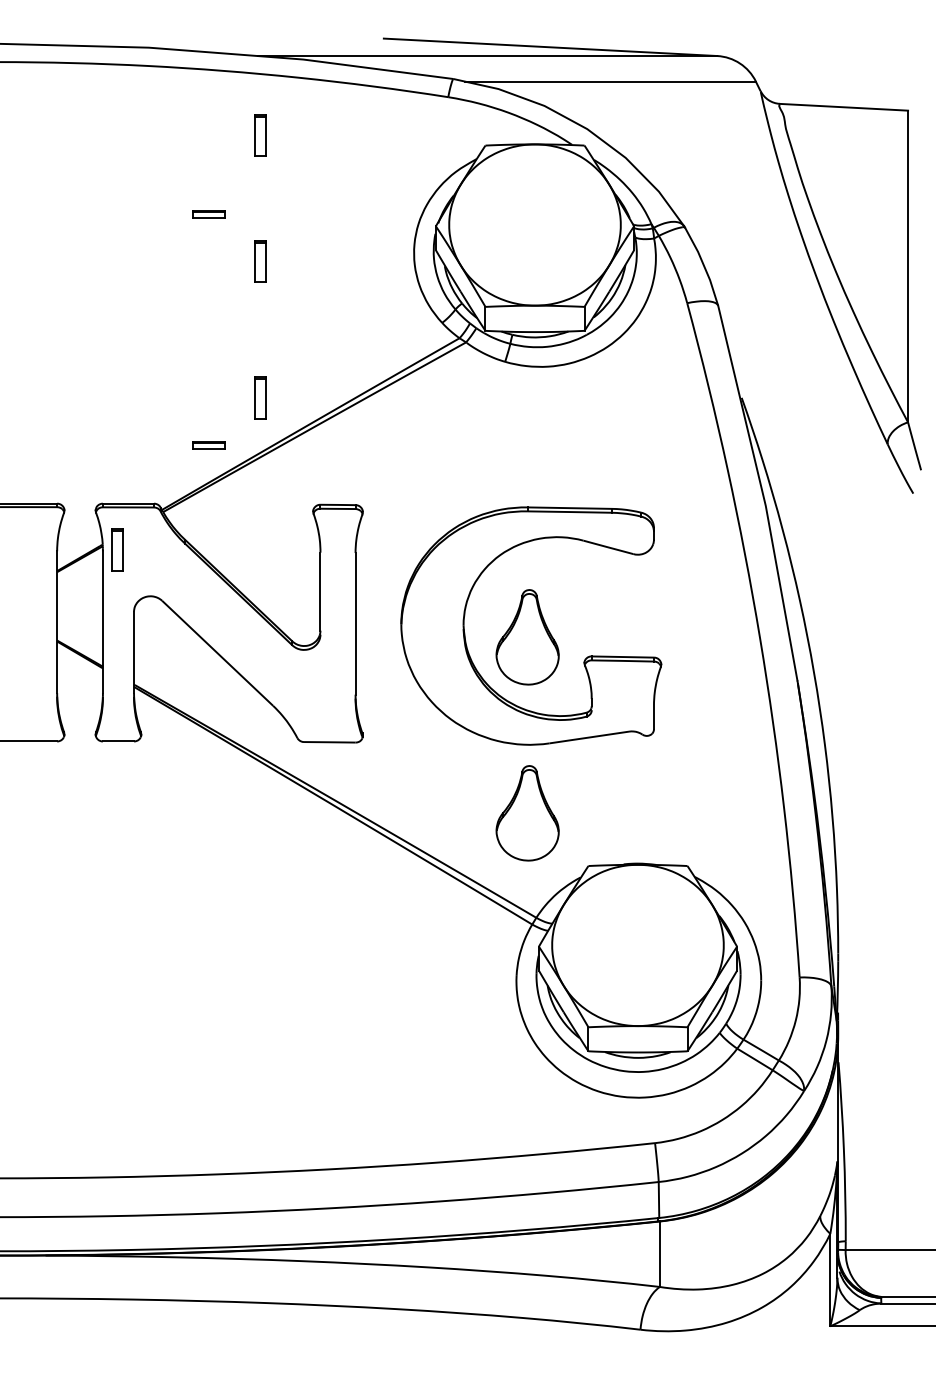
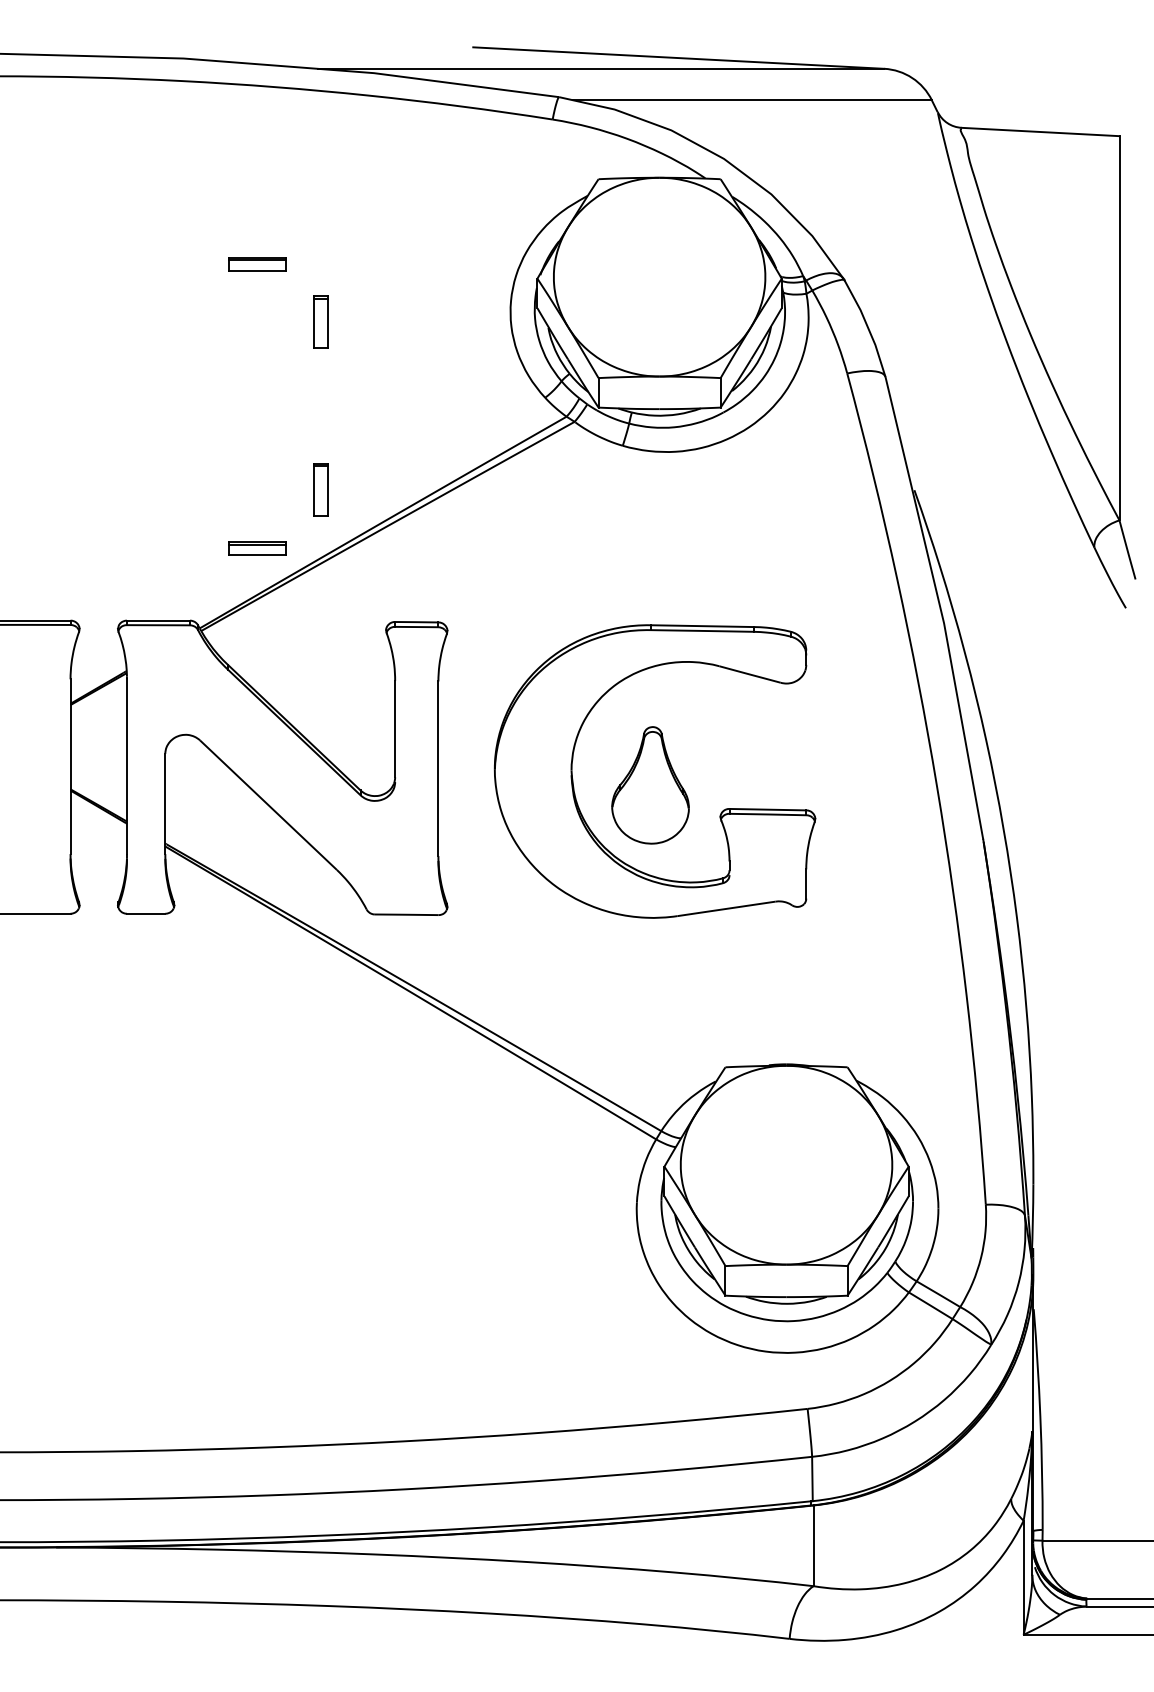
part: (260, 135) -> (321, 166), removed
part: (208, 214) -> (257, 264), size x1.43
part: (208, 445) -> (257, 548), size x1.43
part: (117, 549) -> (144, 677), removed
part: (527, 813) -> (650, 1002), removed

